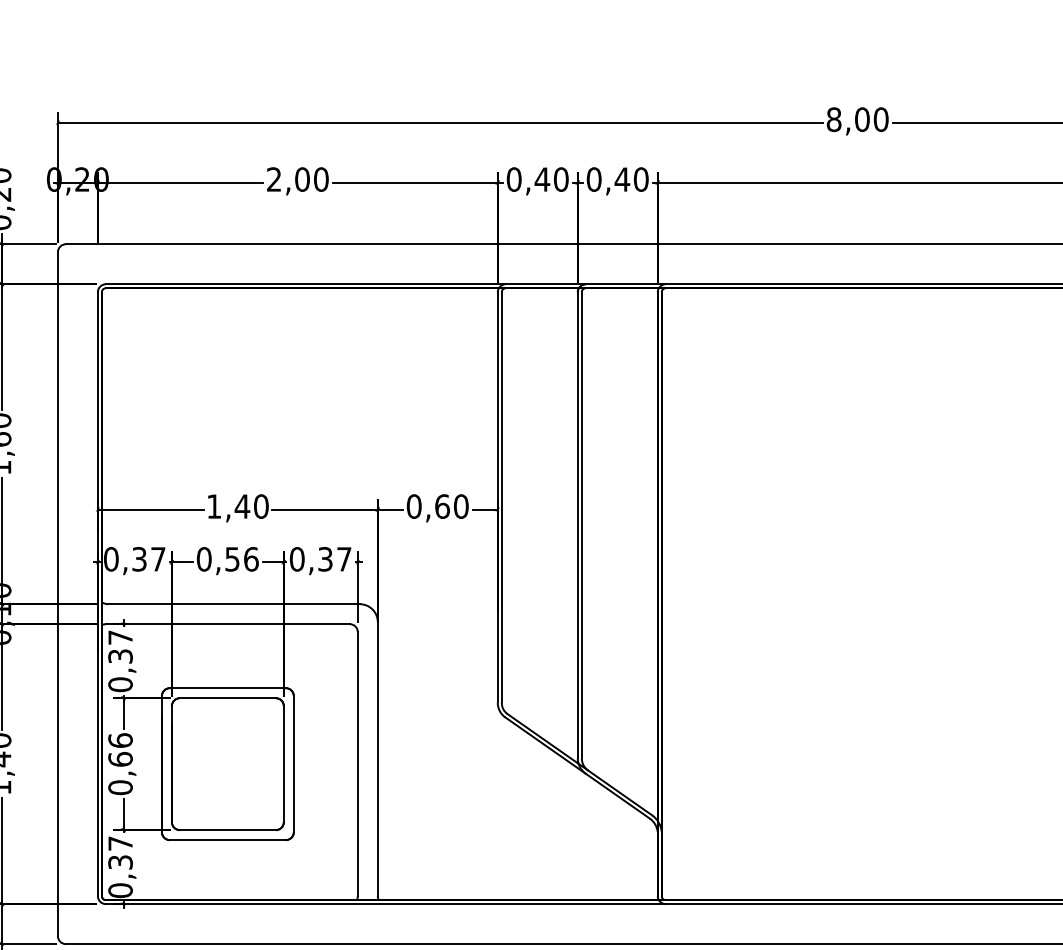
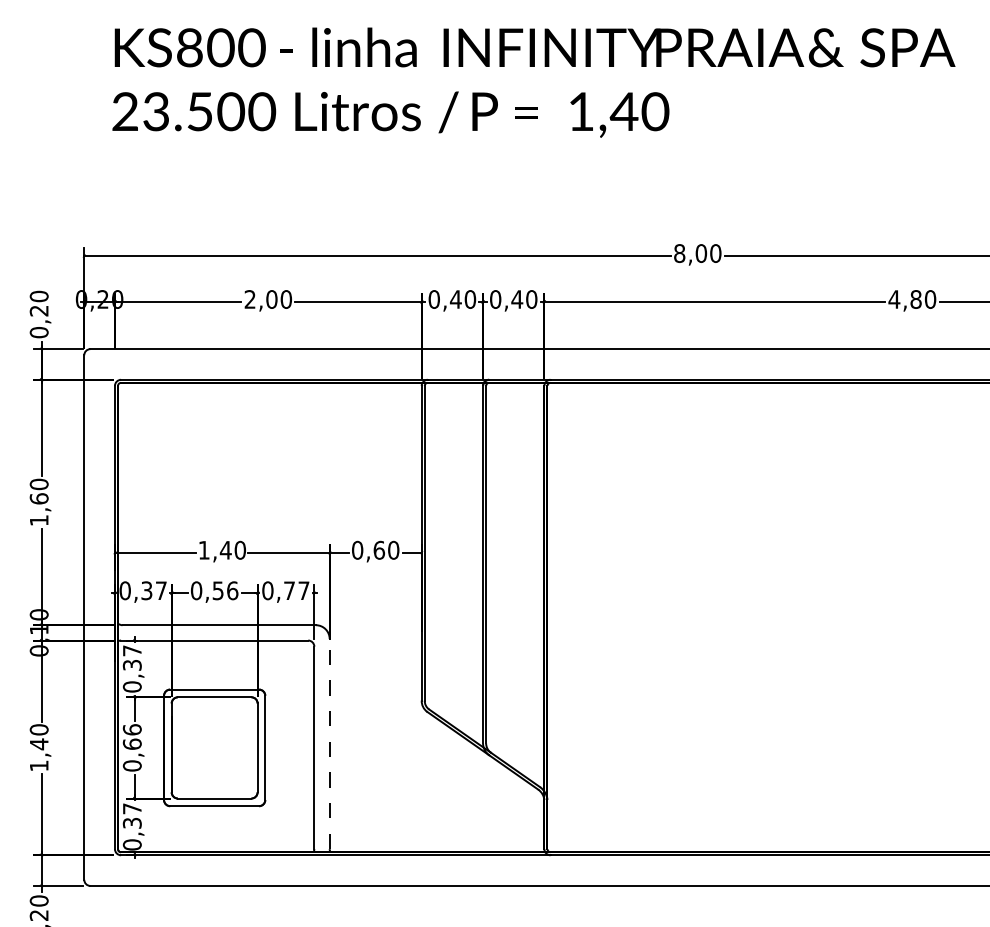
text: (325, 558) -> (289, 590), 0,37 -> 0,77
line: (377, 758) -> (329, 743), solid -> dashed

